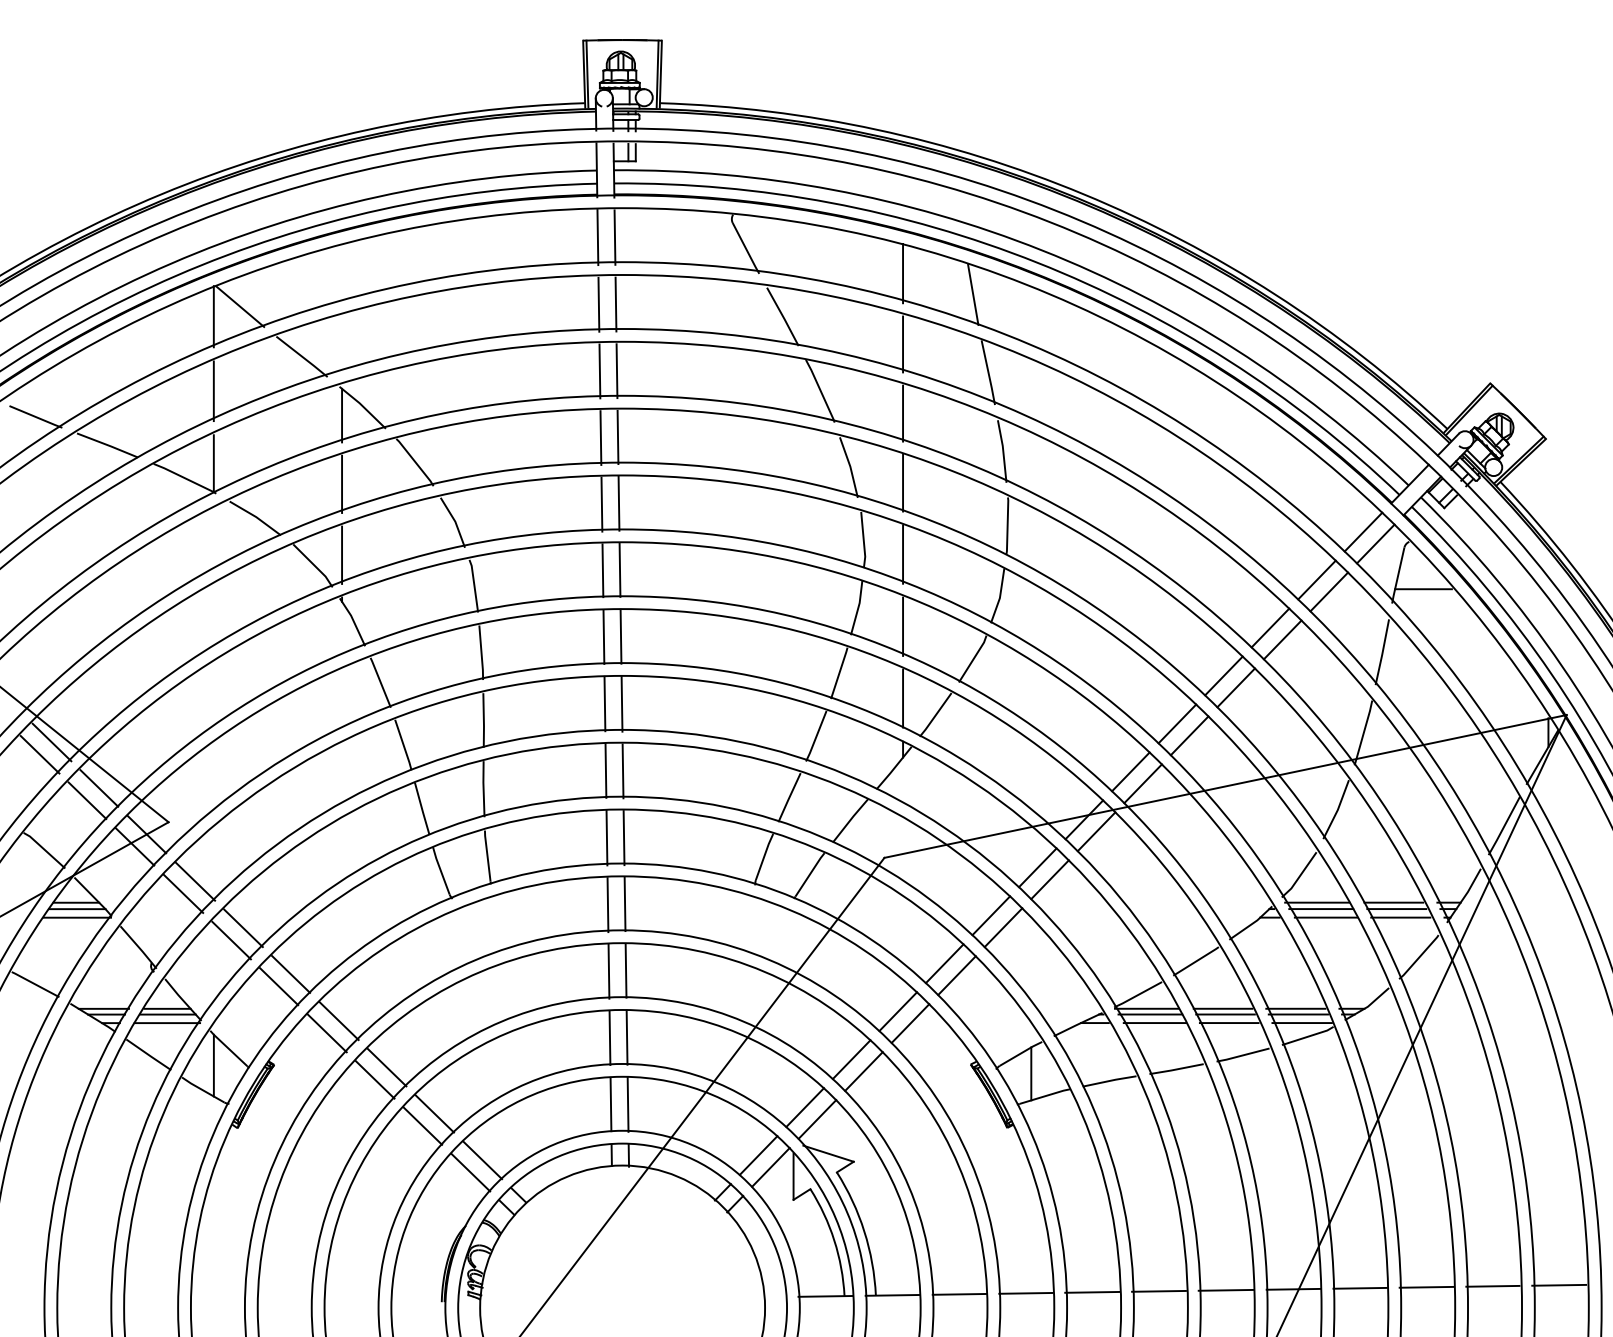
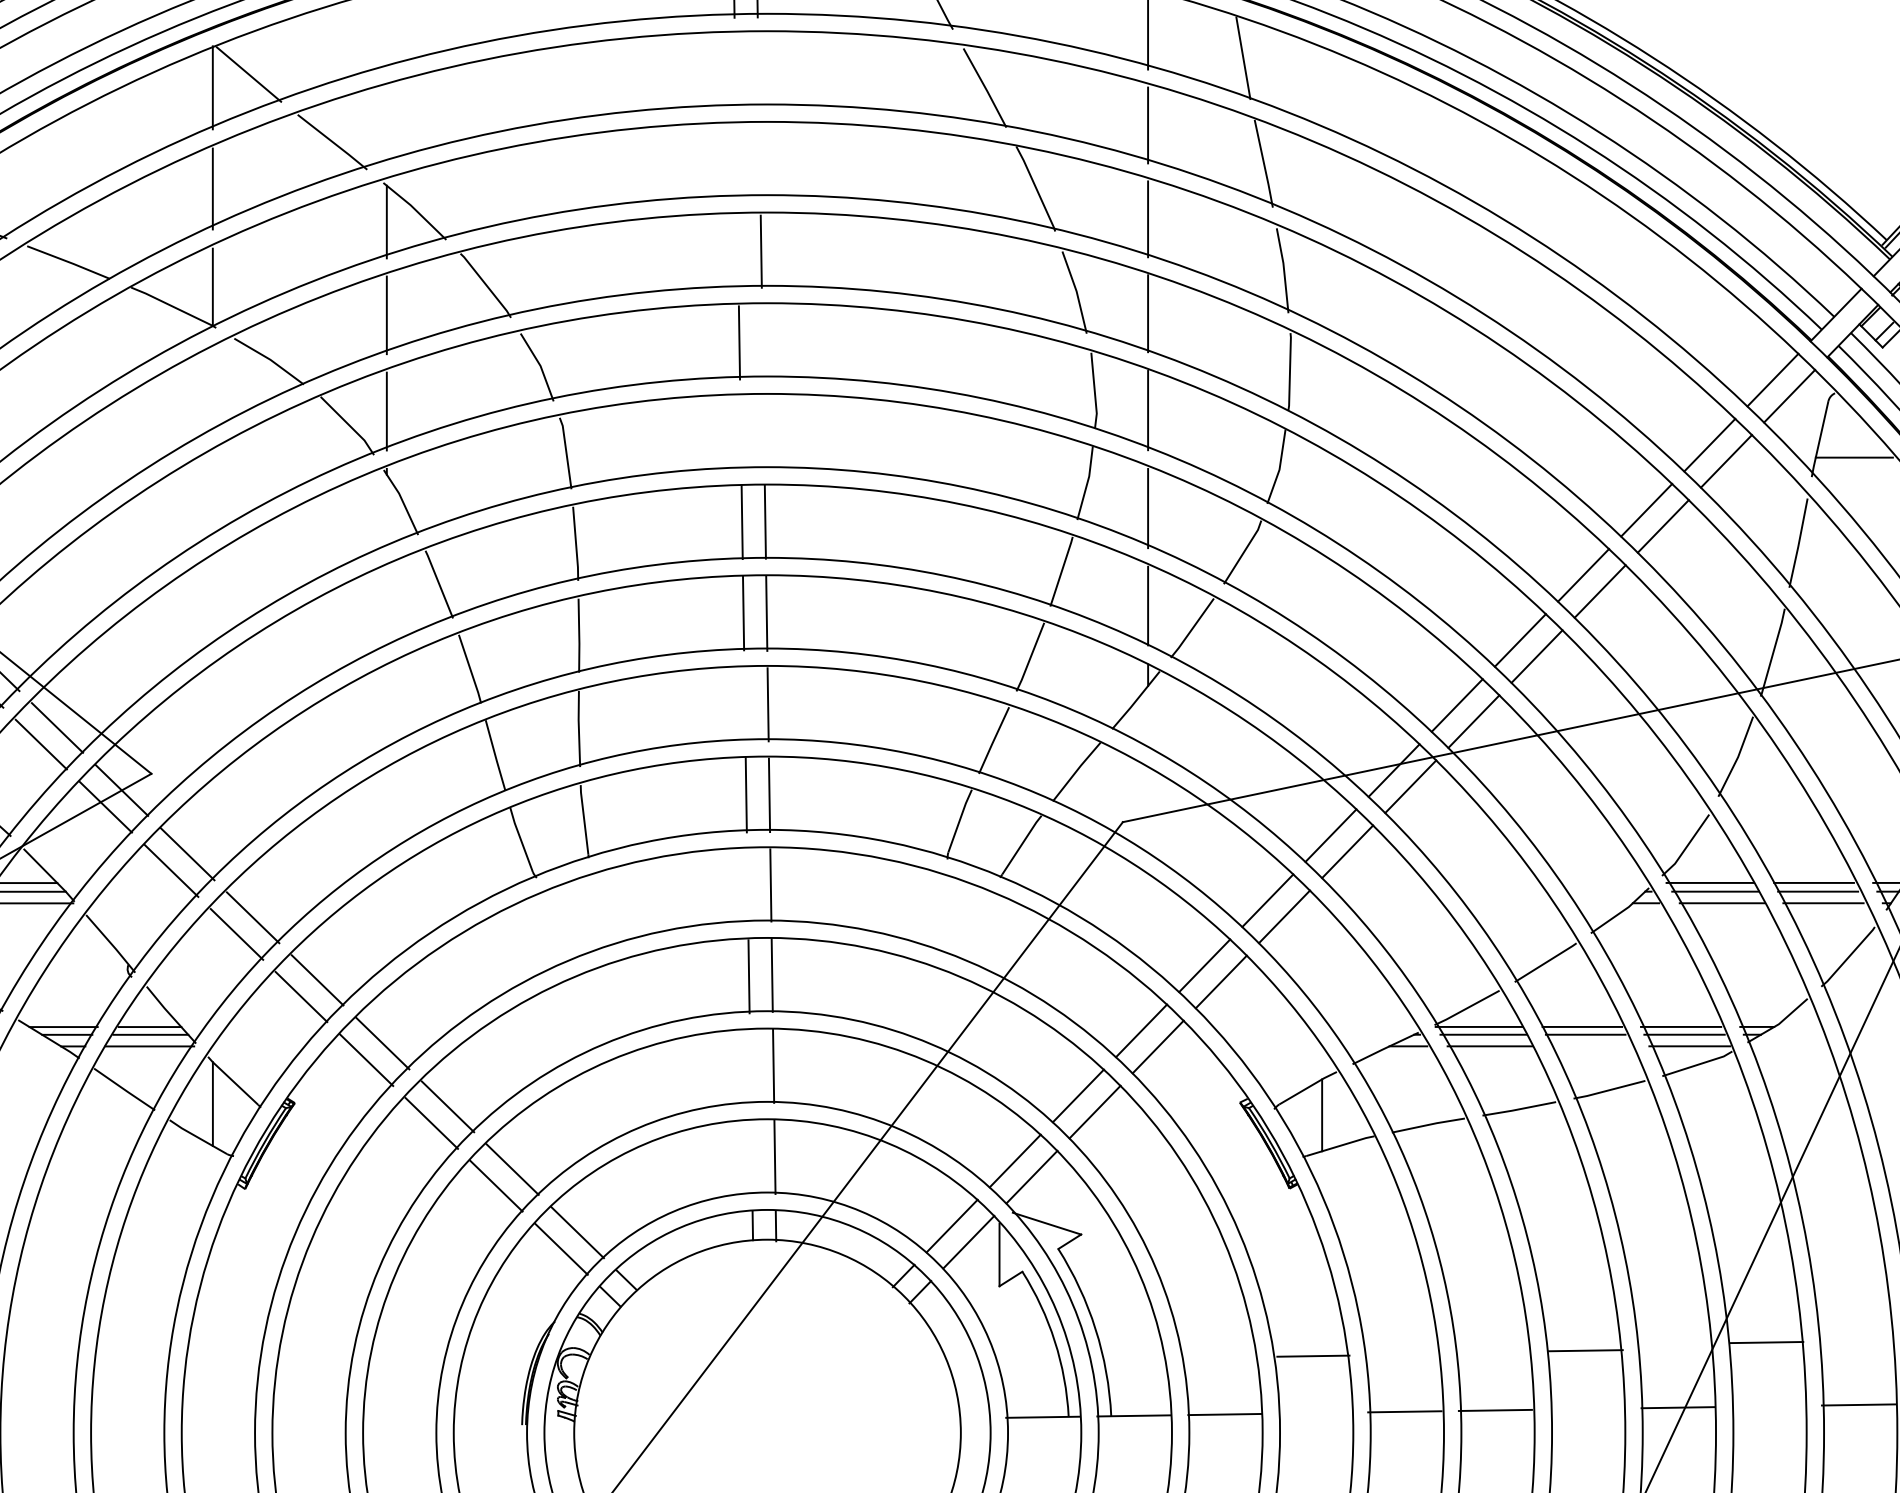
line: (598, 304) -> (734, 71), removed
line: (615, 304) -> (757, 71), removed
line: (599, 371) -> (736, 162), removed
line: (616, 371) -> (759, 162), removed
line: (600, 437) -> (737, 251), removed
line: (618, 503) -> (761, 341), removed
line: (619, 569) -> (763, 430), removed
line: (602, 570) -> (740, 432), removed
line: (605, 770) -> (744, 703), removed
line: (607, 905) -> (747, 886), removed
line: (1228, 1023) -> (1589, 1046), removed
line: (609, 1037) -> (749, 1065), removed
line: (610, 1104) -> (751, 1156), removed
line: (1359, 1287) -> (1766, 1341), moved
line: (1225, 1289) -> (1584, 1349), moved
line: (1025, 1292) -> (1312, 1354), moved

